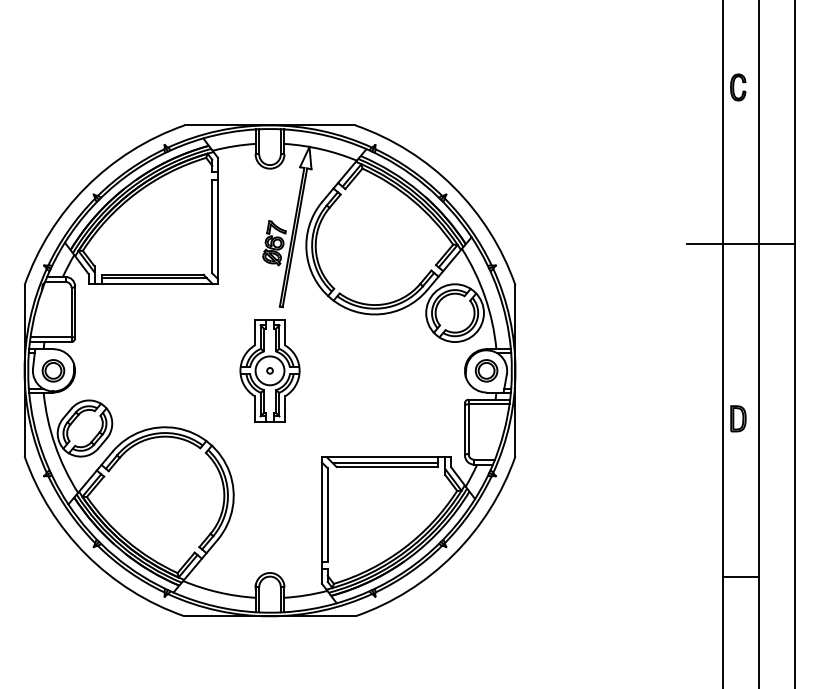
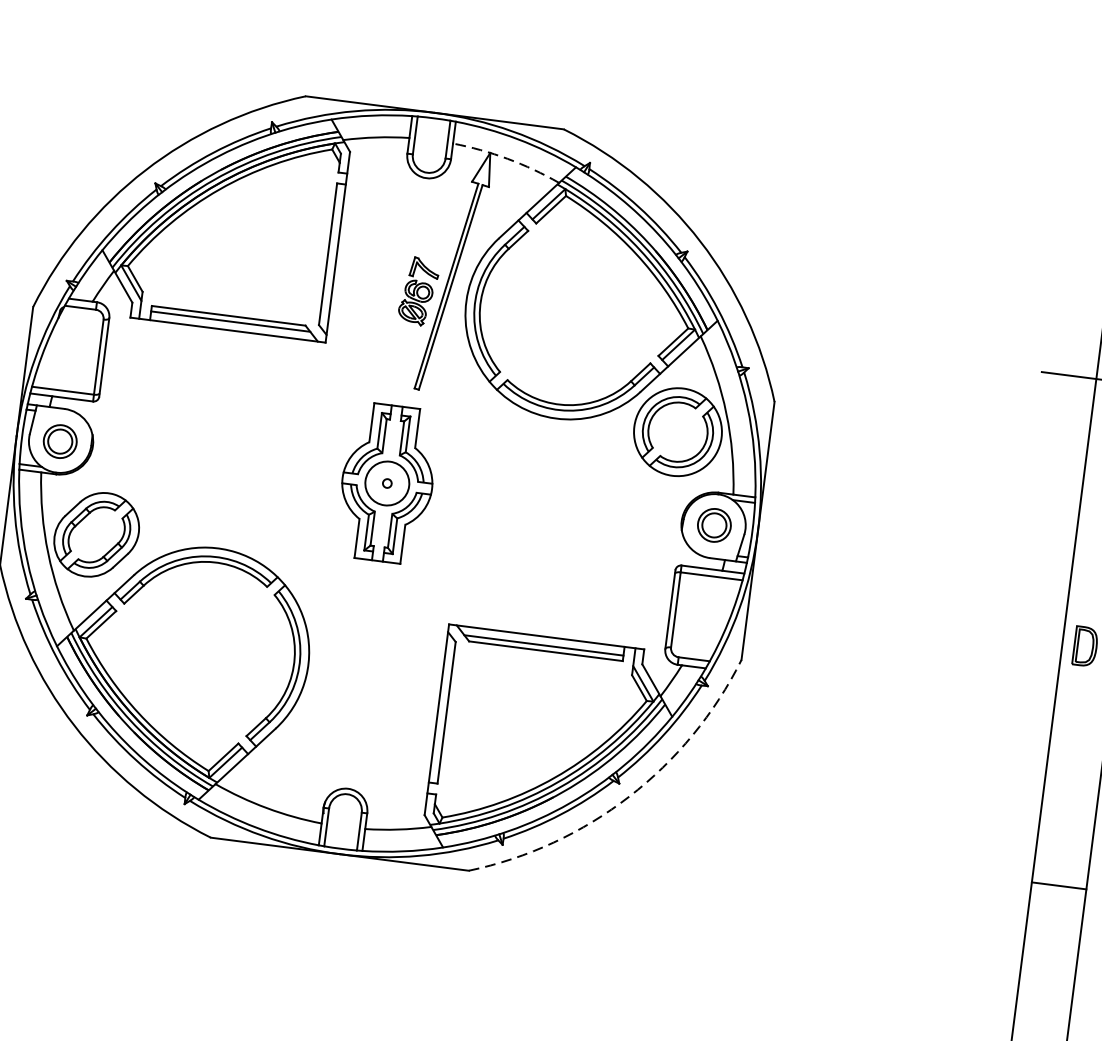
arc: (321, 149) -> (507, 159), solid -> dashed
arc: (453, 554) -> (628, 796), solid -> dashed

